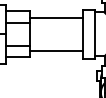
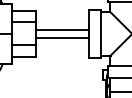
line: (55, 17) -> (61, 37), moved
line: (55, 50) -> (61, 30), moved

